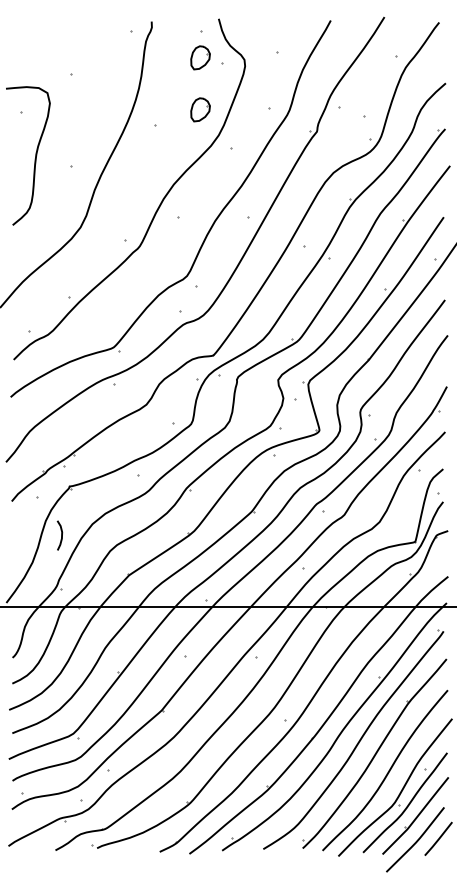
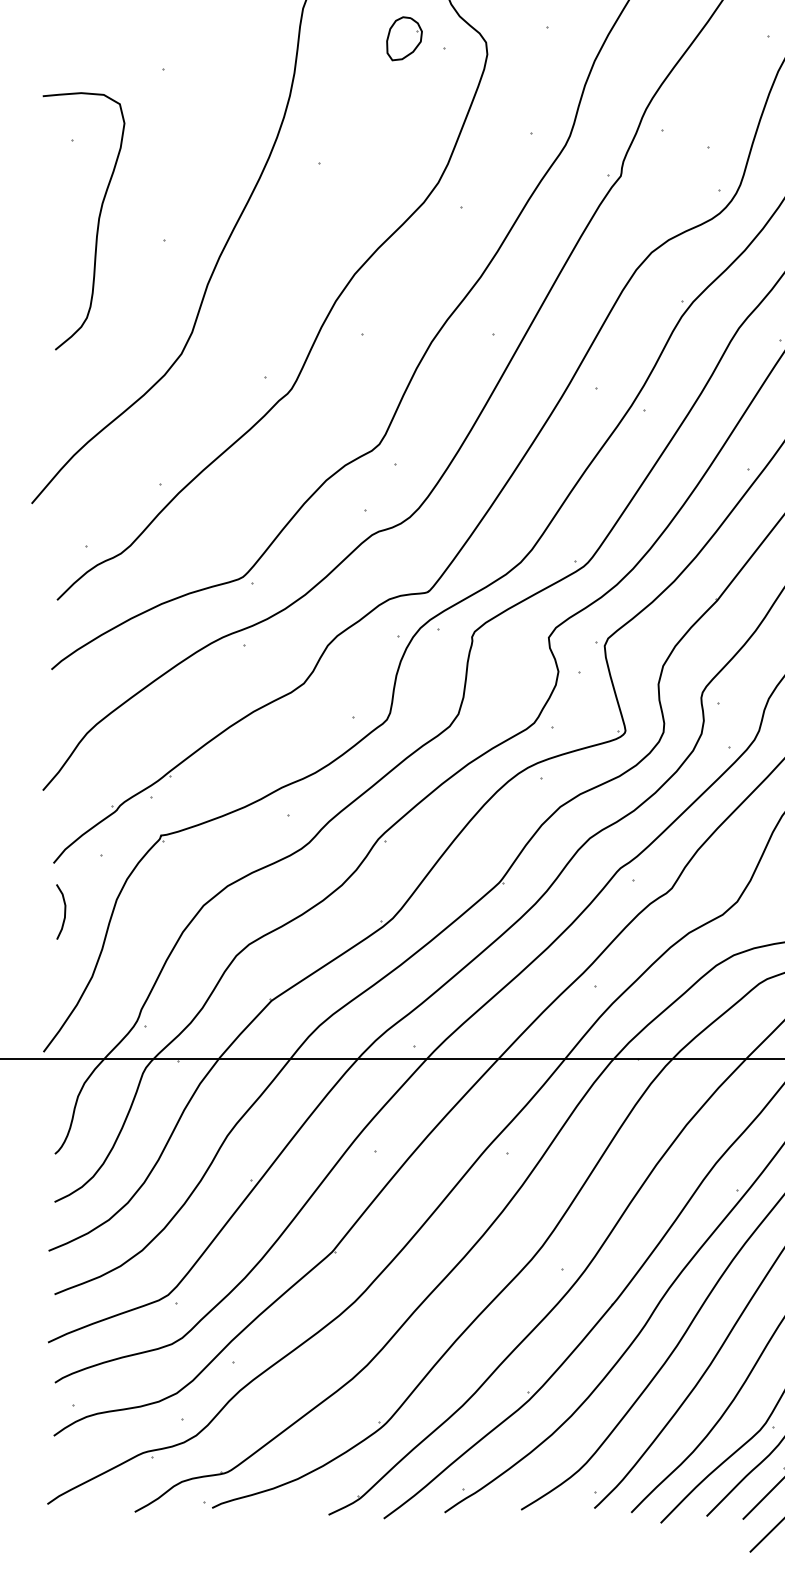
part: (200, 109) -> (404, 134), removed
curve: (61, 535) -> (64, 911), moved

